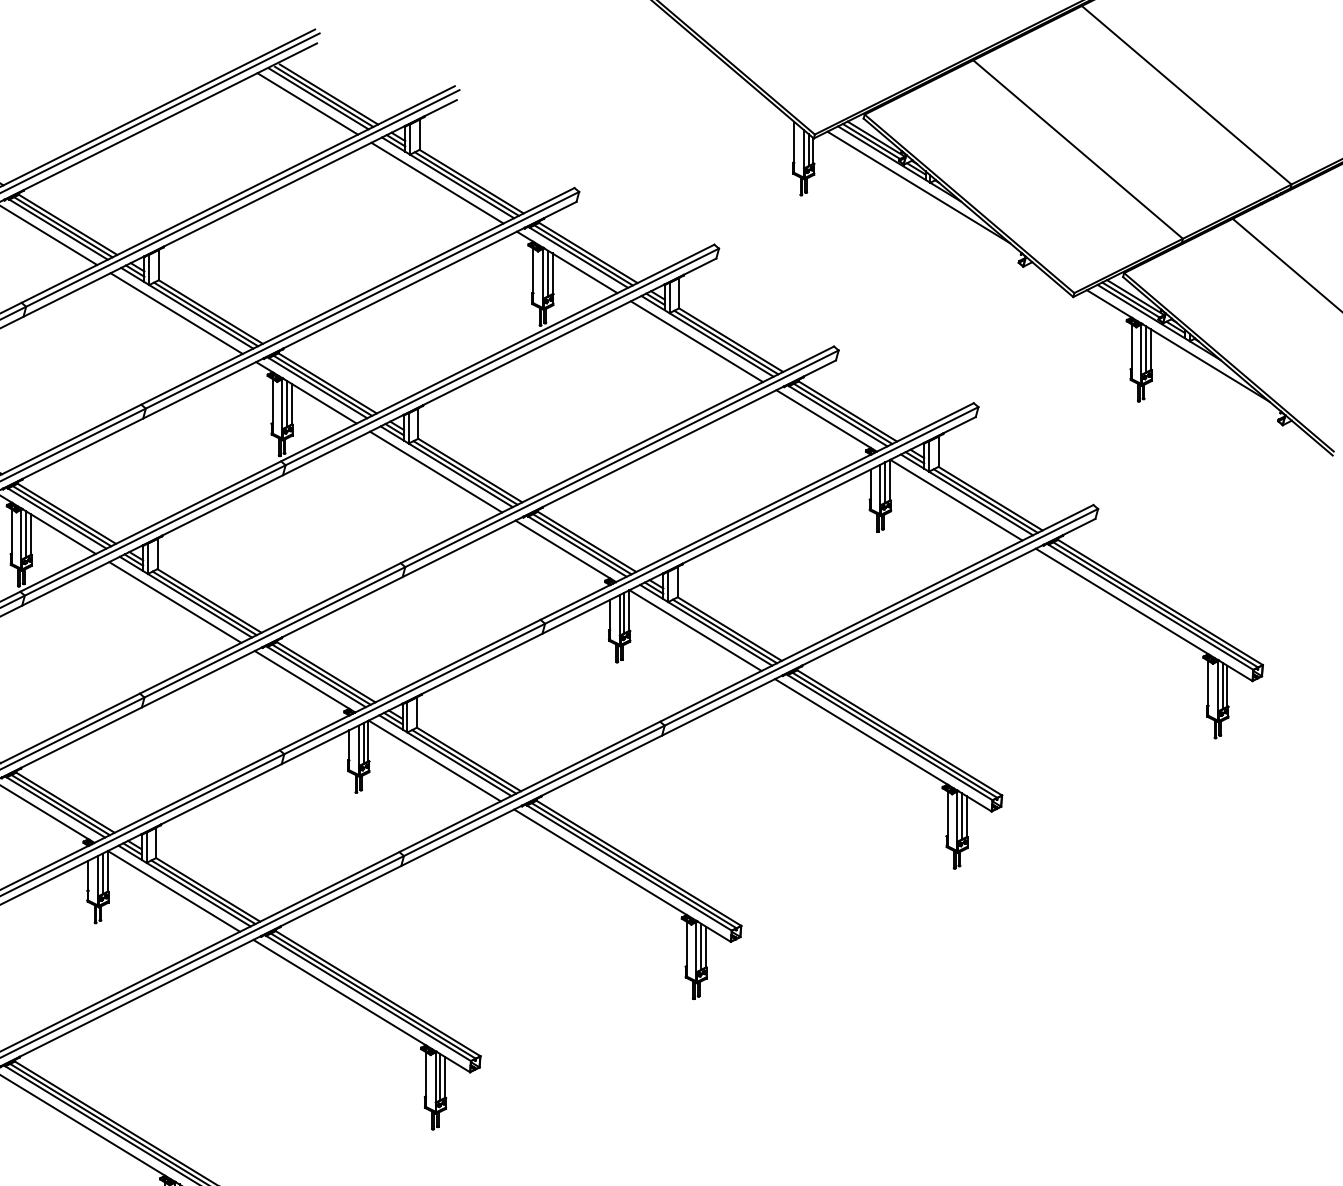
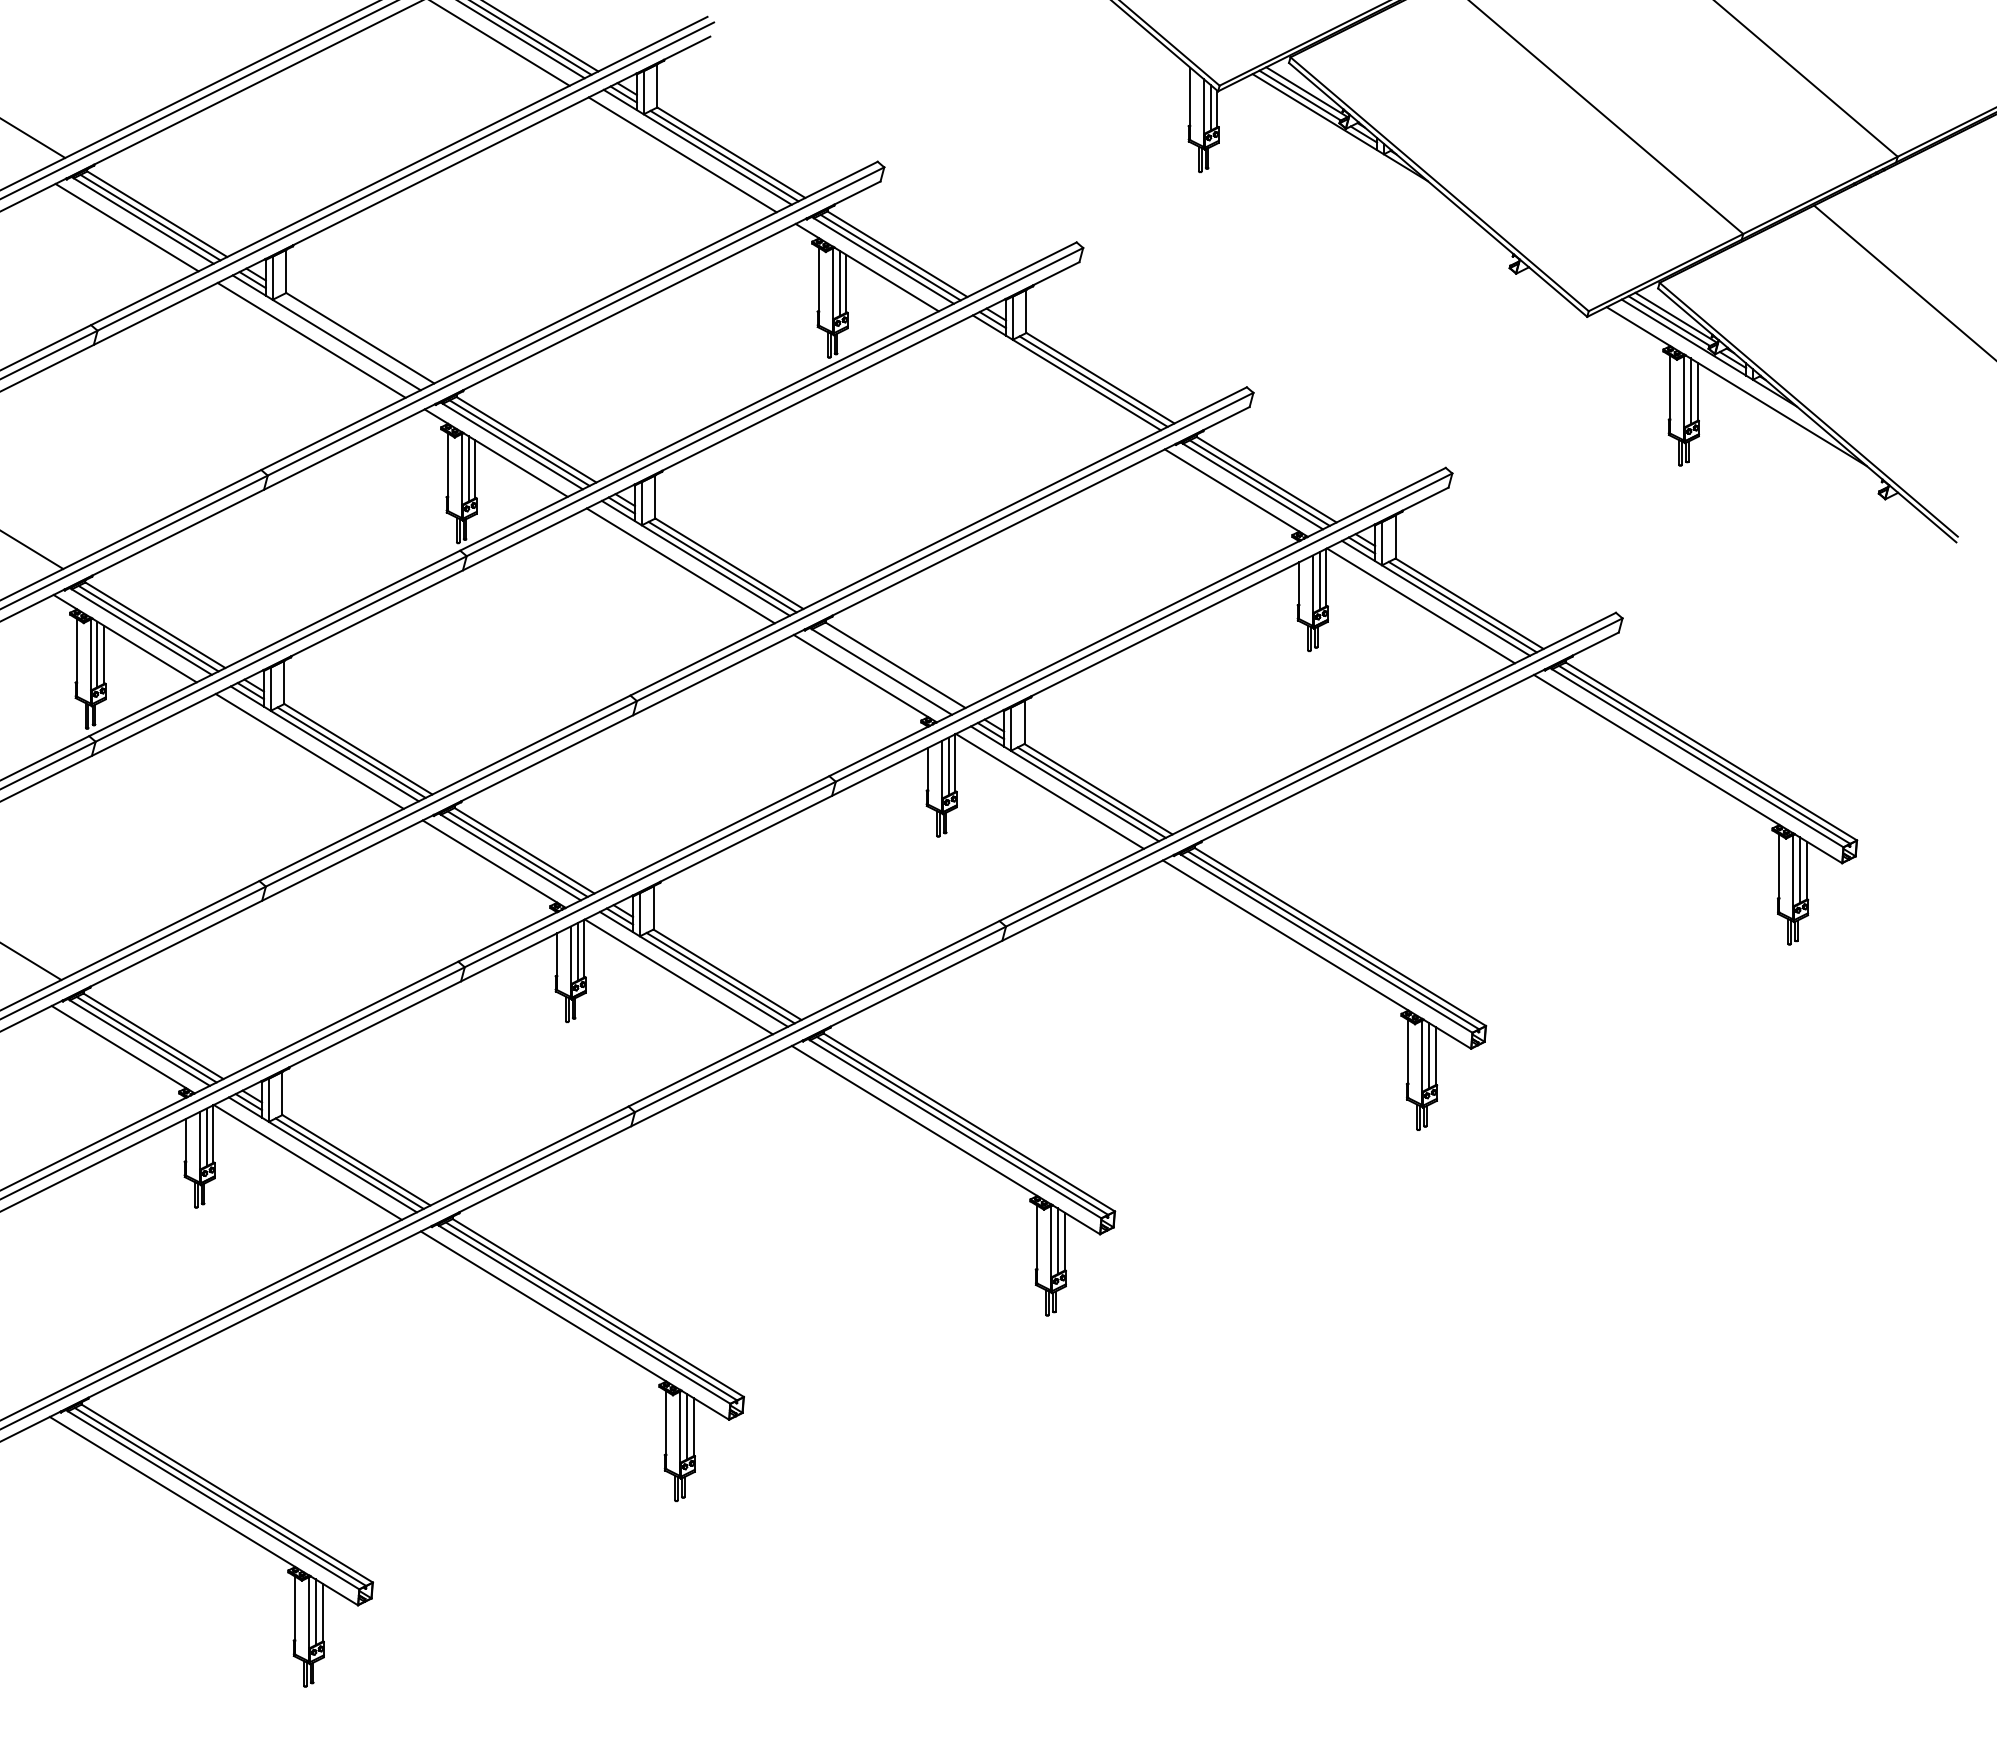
line: (918, 187) -> (1367, 160), removed
line: (206, 314) -> (353, 341), removed
line: (696, 341) -> (1051, 379), removed
line: (582, 544) -> (888, 668), removed

